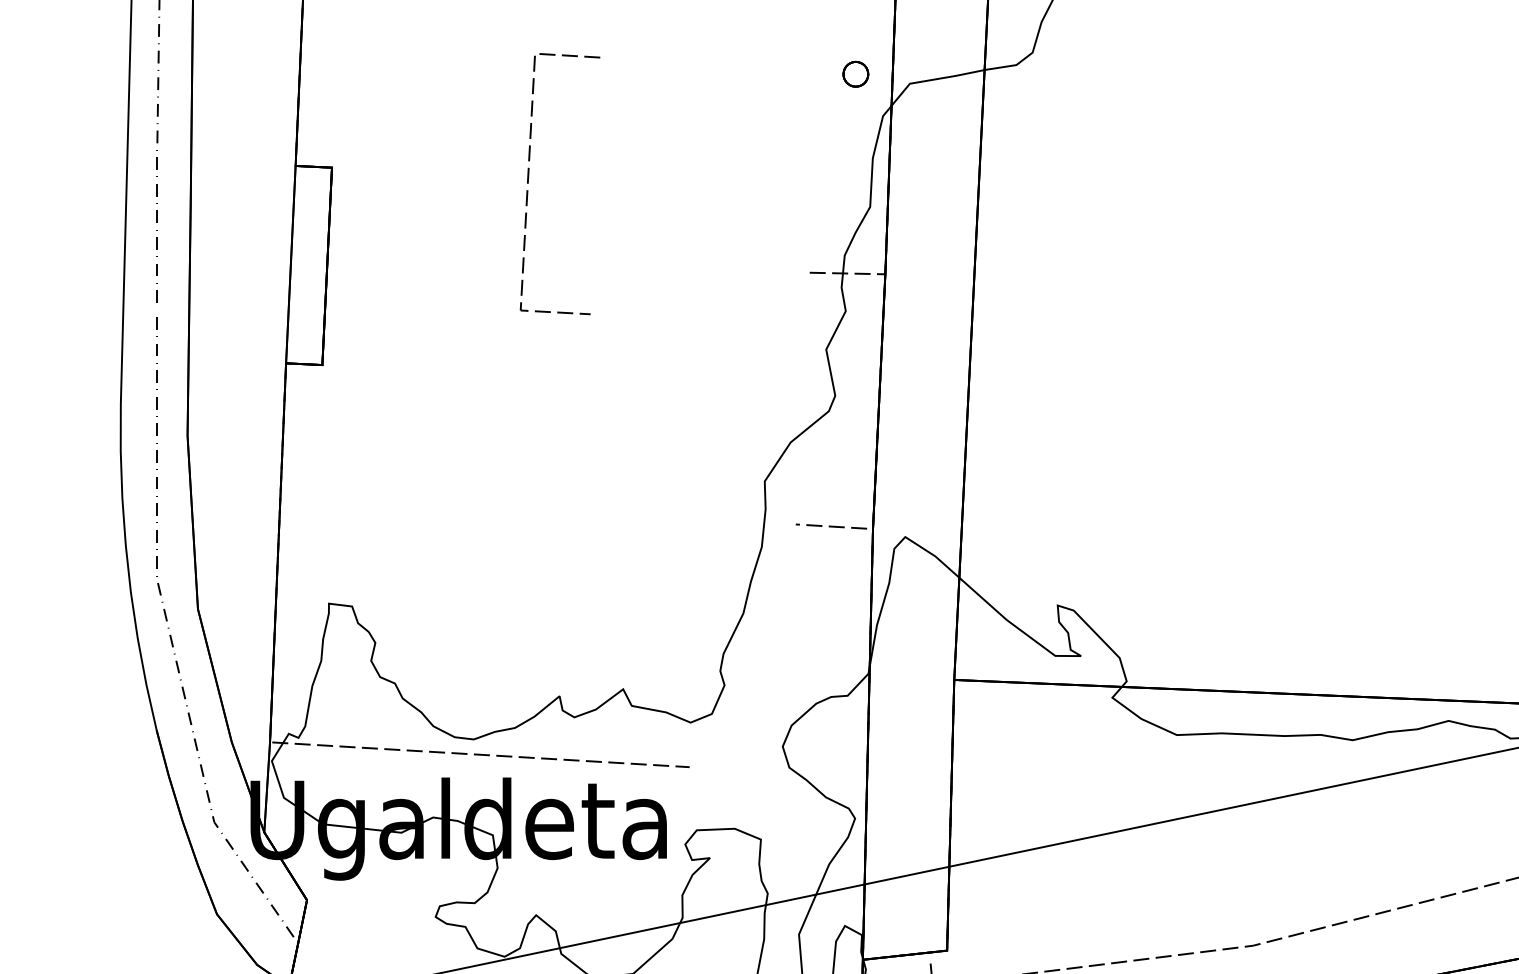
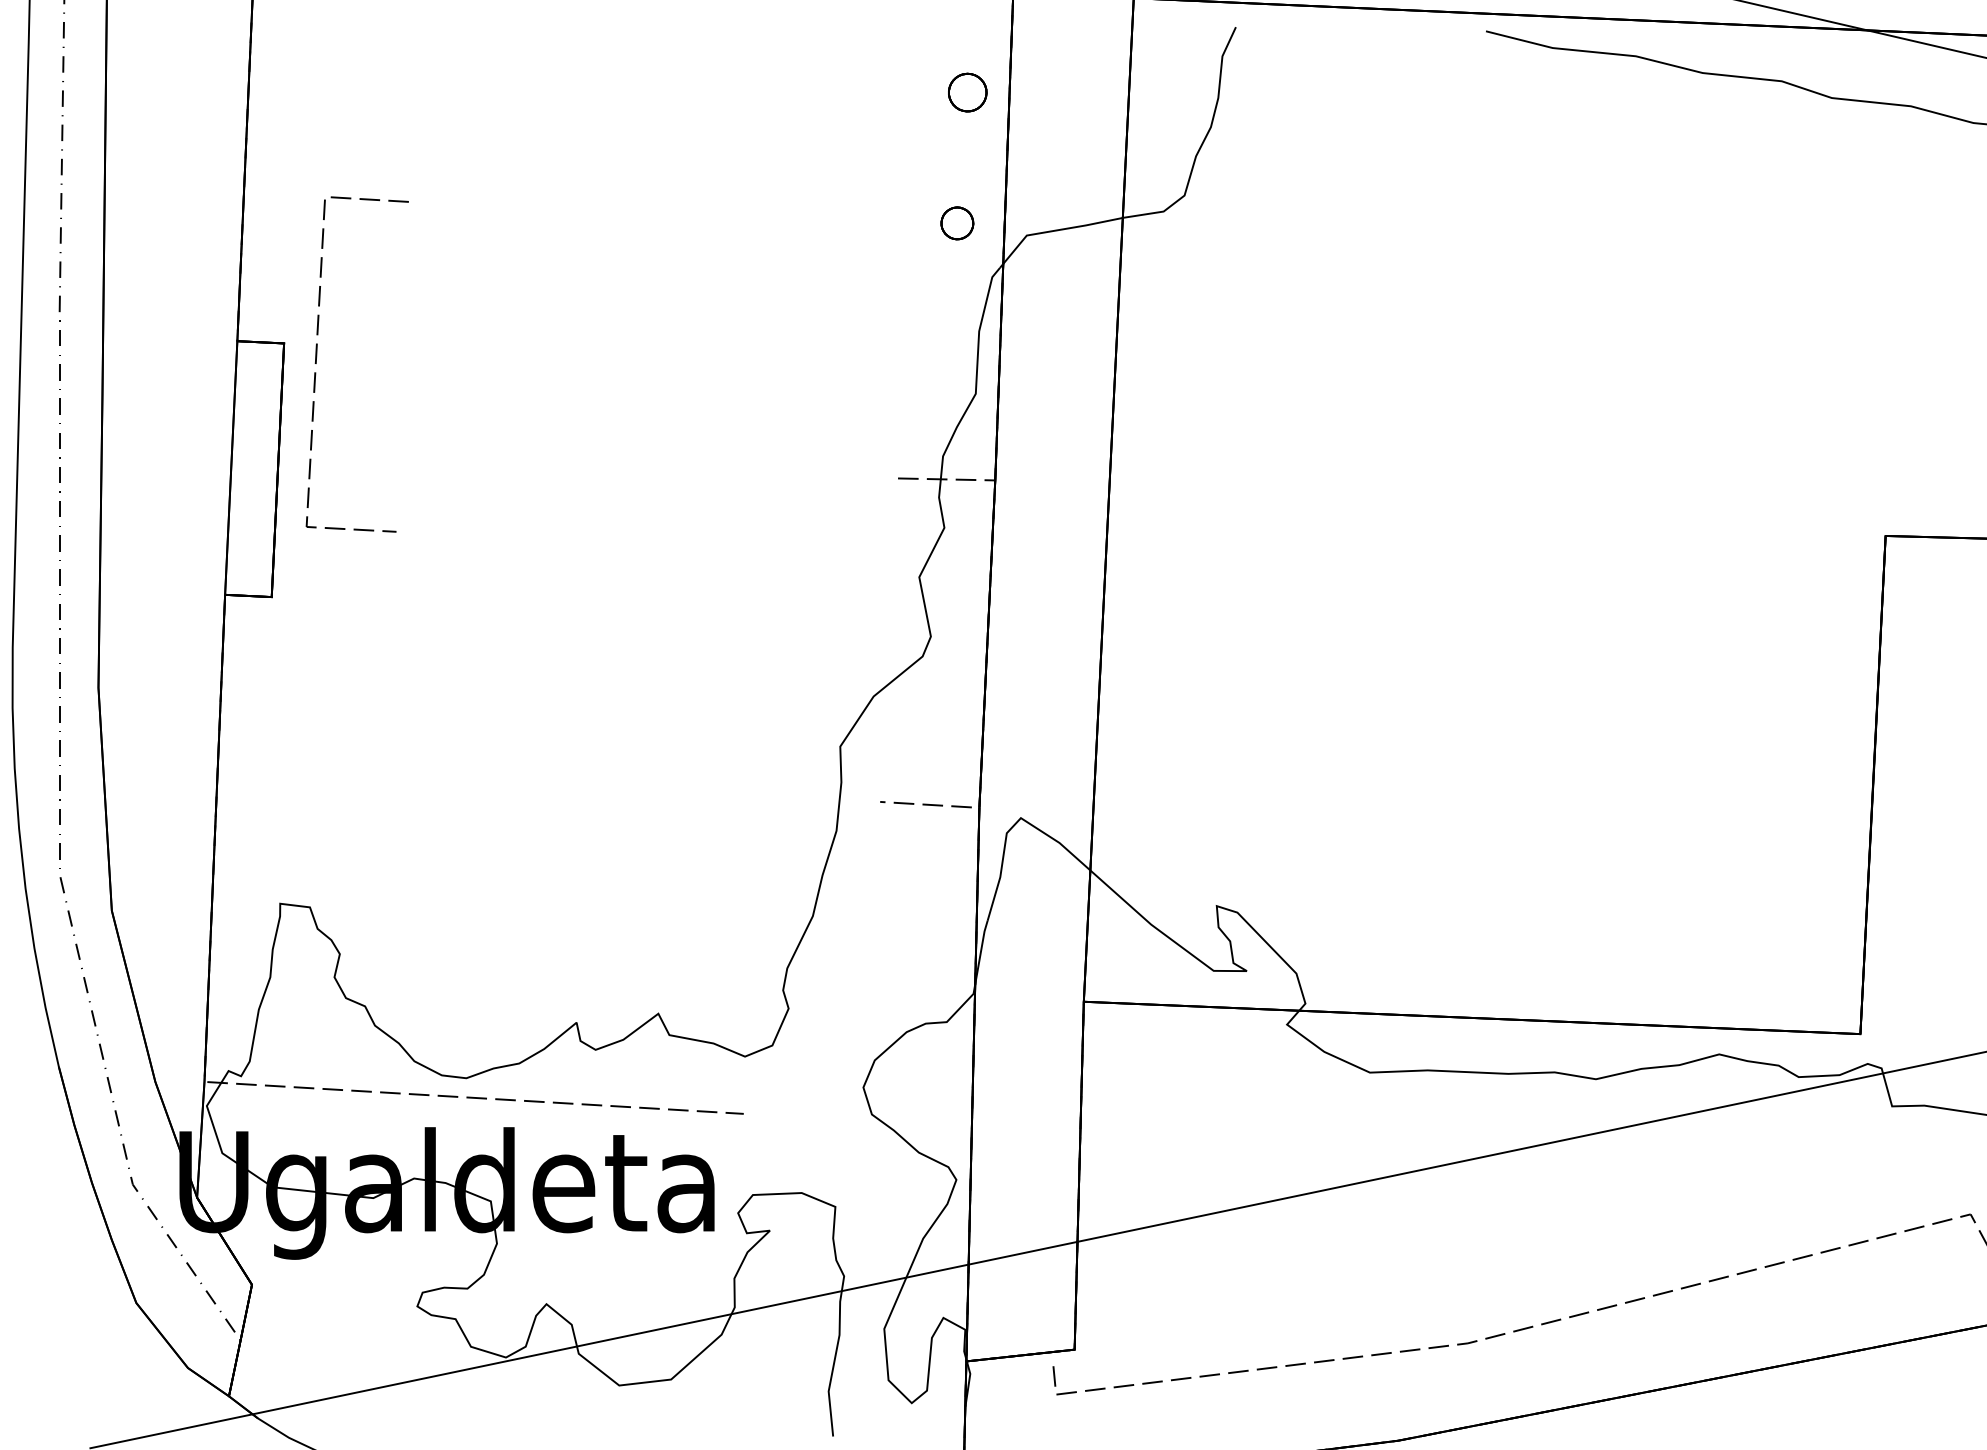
line: (529, 177) -> (317, 356), moved

